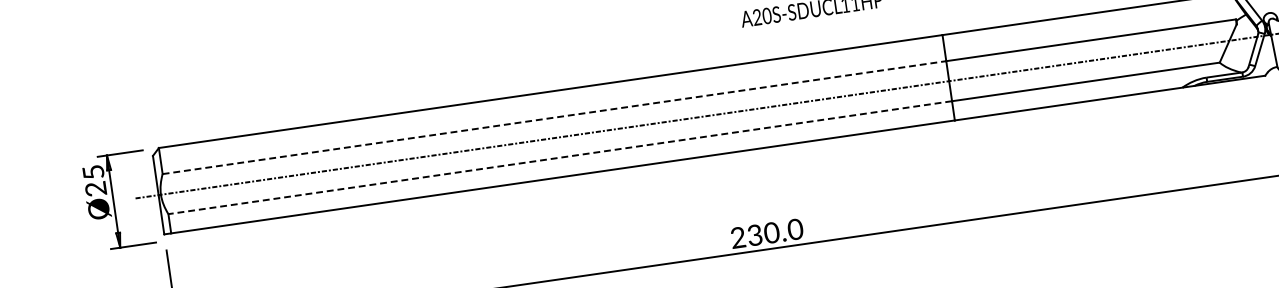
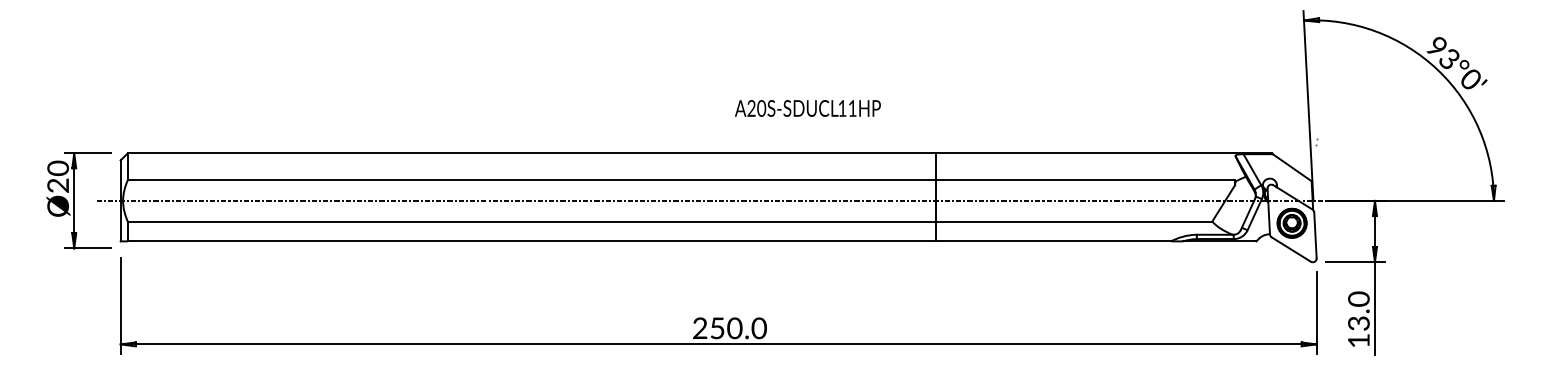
line: (555, 117) -> (532, 180), dashed -> solid
line: (559, 157) -> (531, 221), dashed -> solid
text: (93, 172) -> (58, 168), Ø25 -> Ø20
text: (755, 235) -> (717, 328), 230.0 -> 250.0

